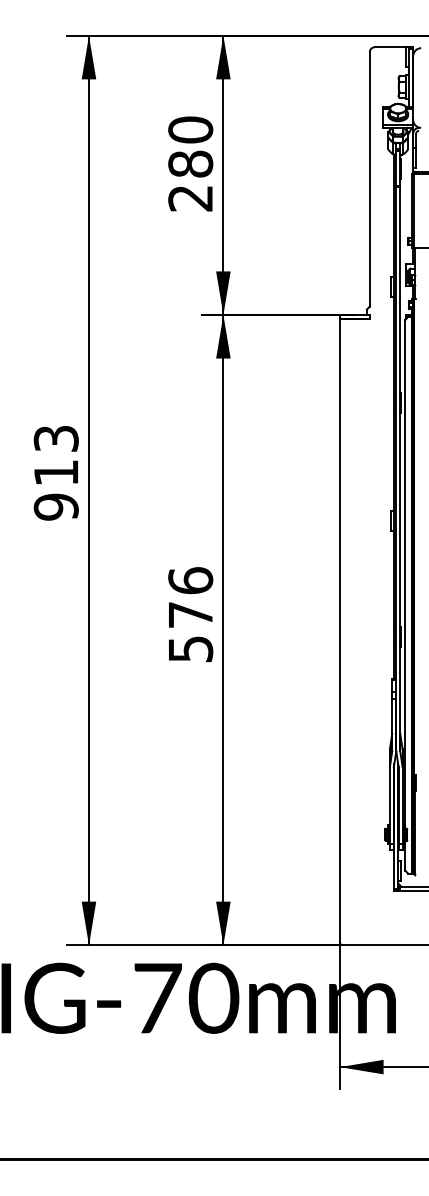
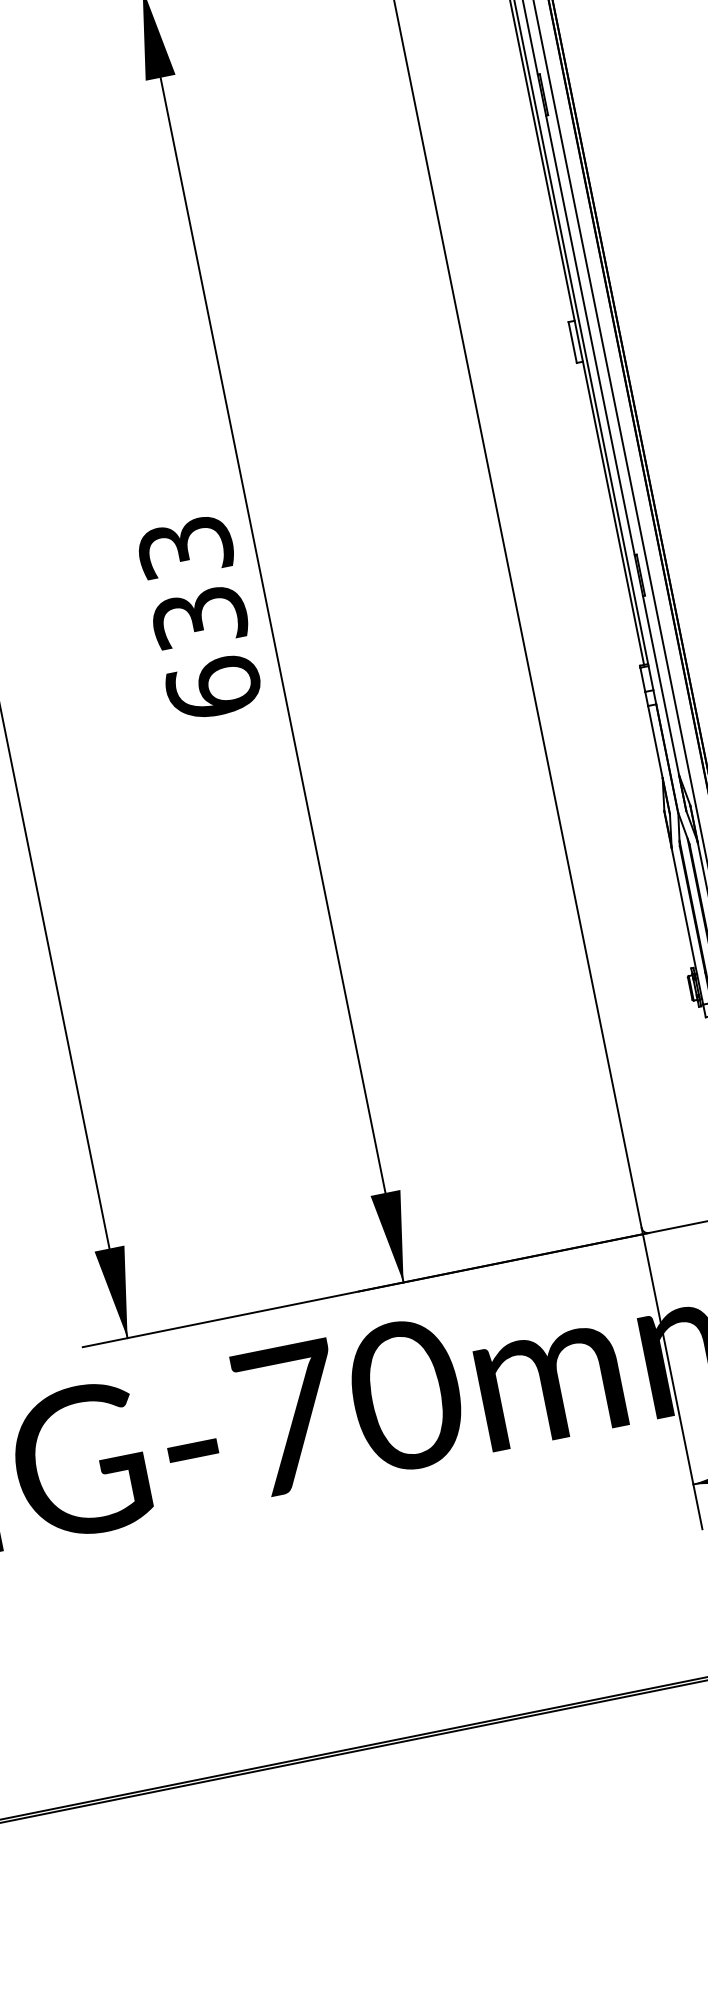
text: (190, 614) -> (199, 616), 576 -> 633

